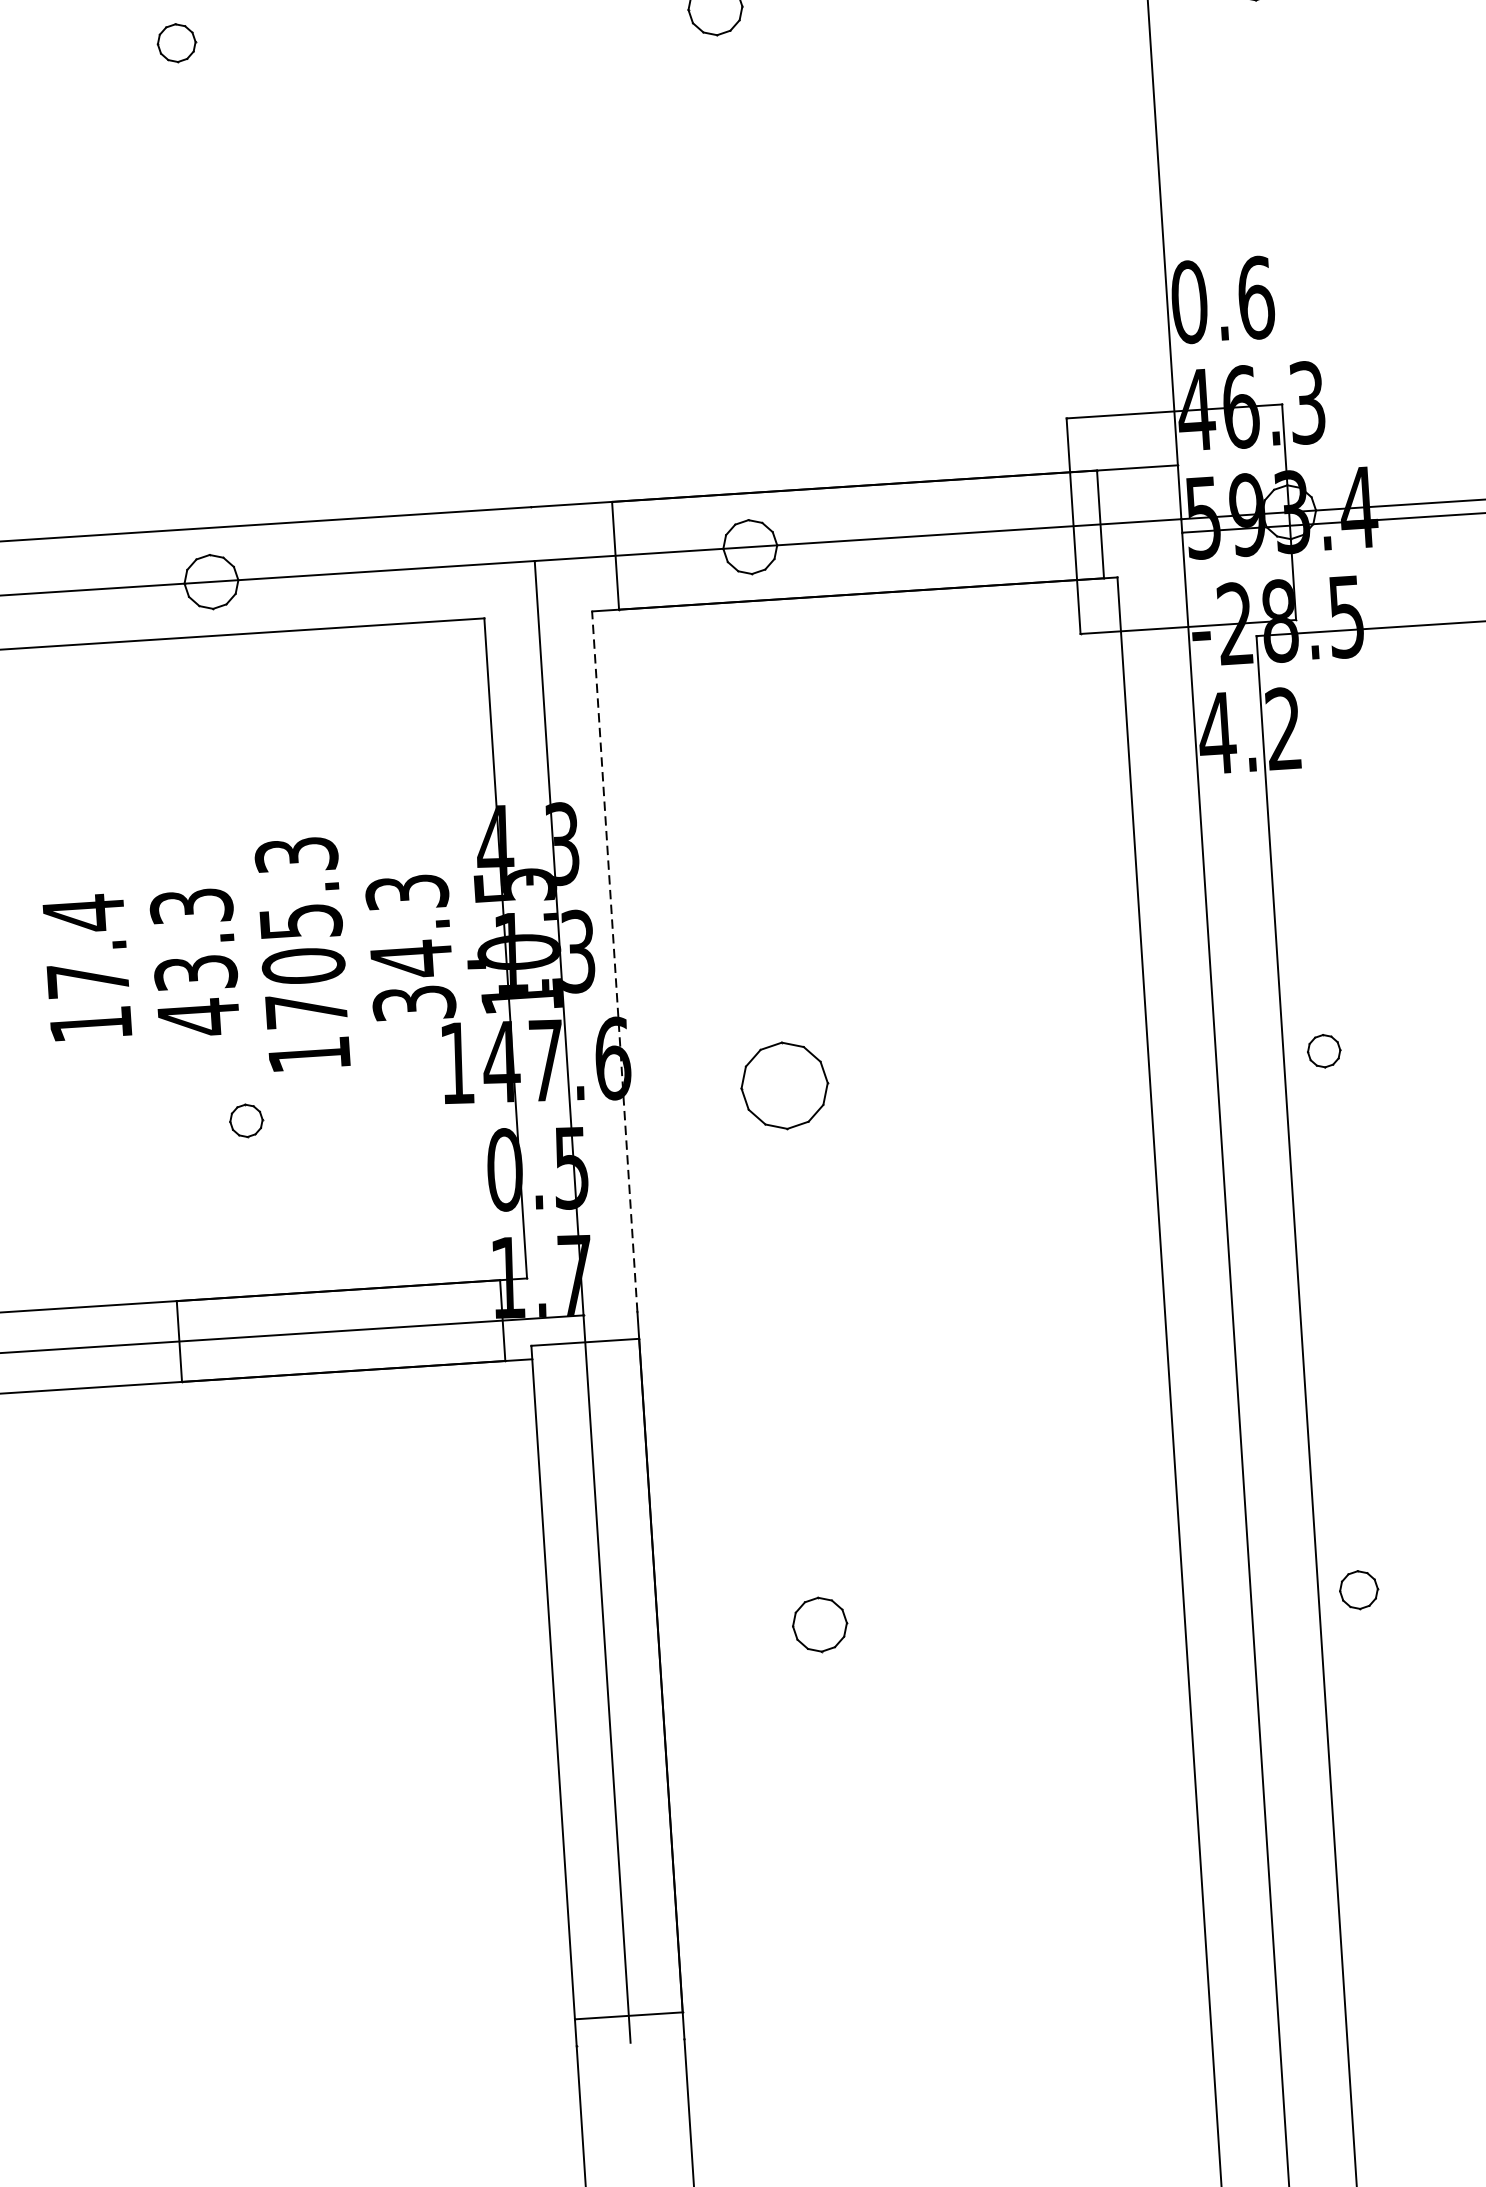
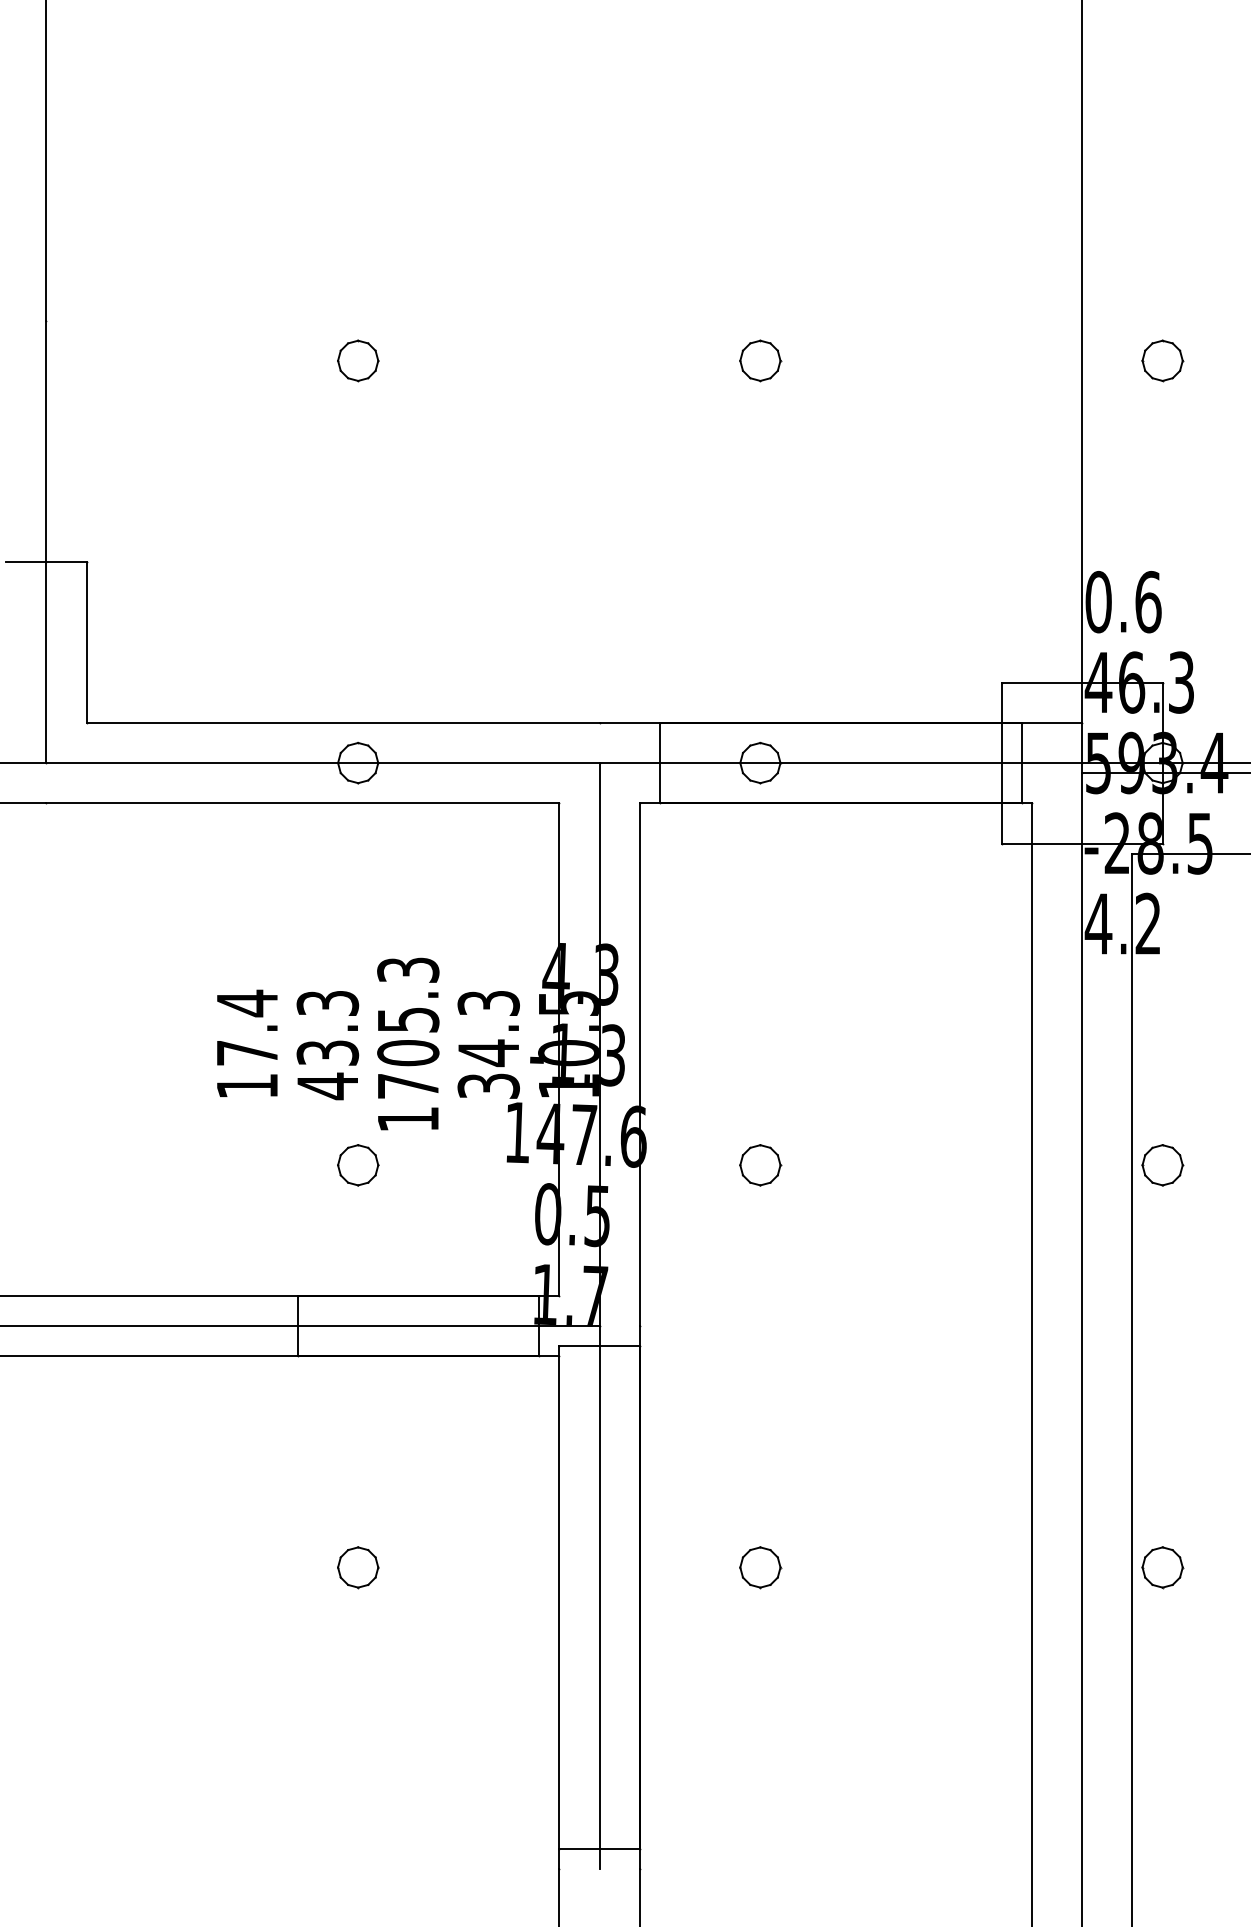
part: (177, 42) -> (358, 360), size x1.43
line: (614, 961) -> (639, 1064), dashed -> solid
part: (1323, 1051) -> (1162, 1165), size x1.67
part: (785, 1086) -> (760, 1165), size x0.62
part: (246, 1121) -> (358, 1165), size x1.67
part: (1358, 1589) -> (1162, 1567), size x1.43
part: (281, 1659) -> (358, 1567), added

